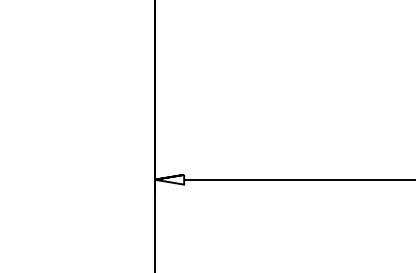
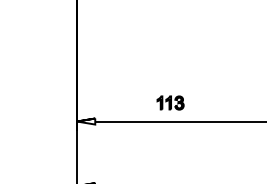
part: (305, 148) -> (170, 102), added

